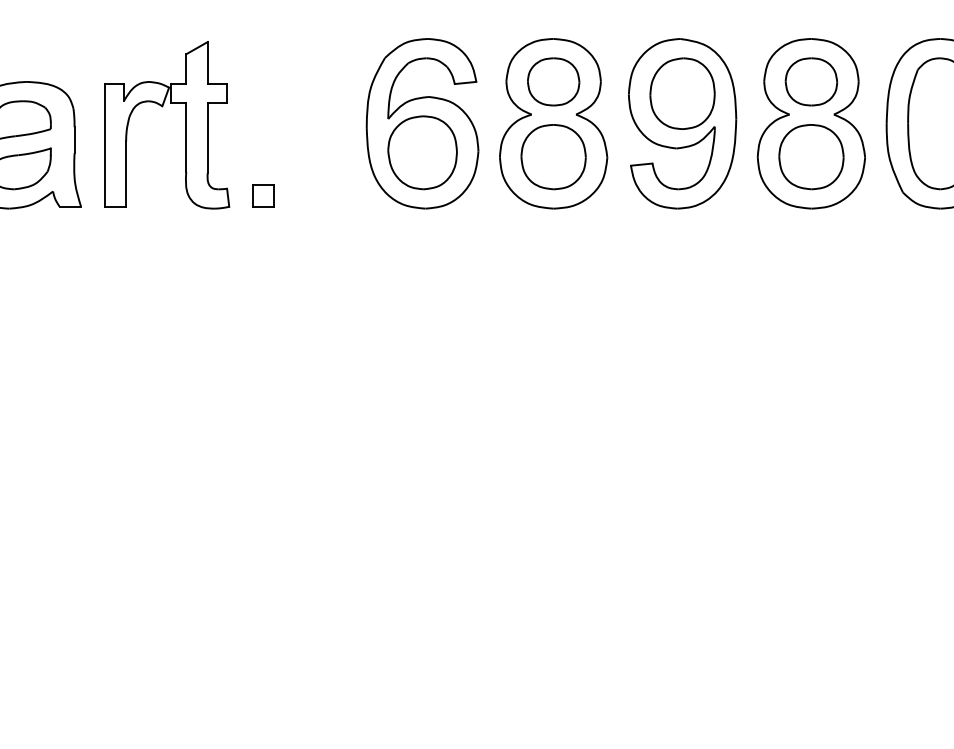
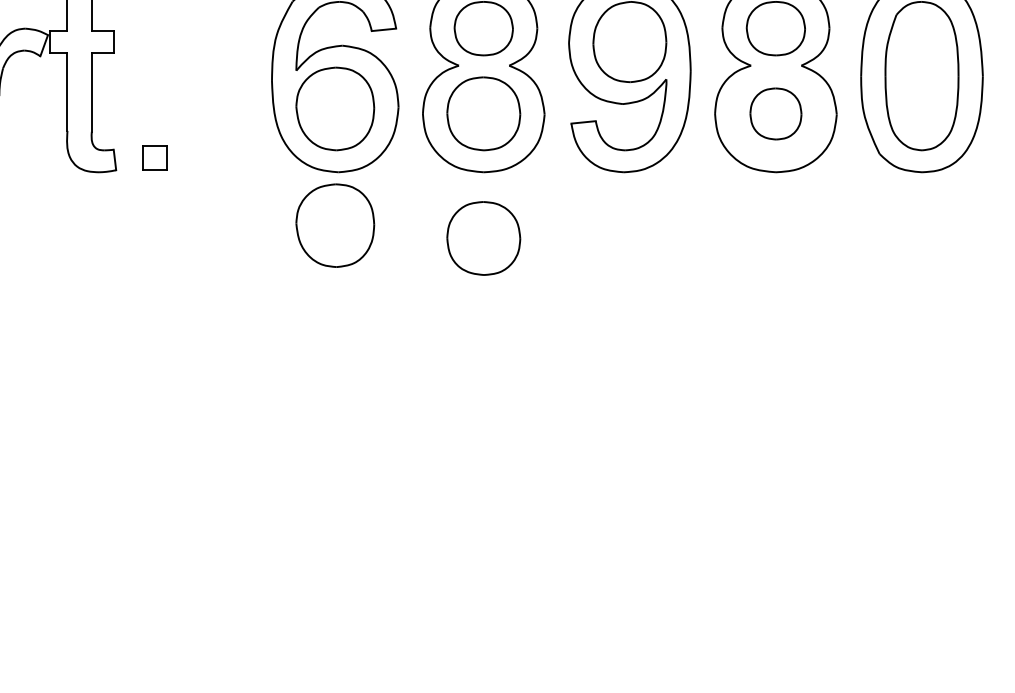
part: (811, 157) -> (775, 114), size x0.7
part: (422, 255) -> (335, 225), added
part: (553, 267) -> (483, 238), added

